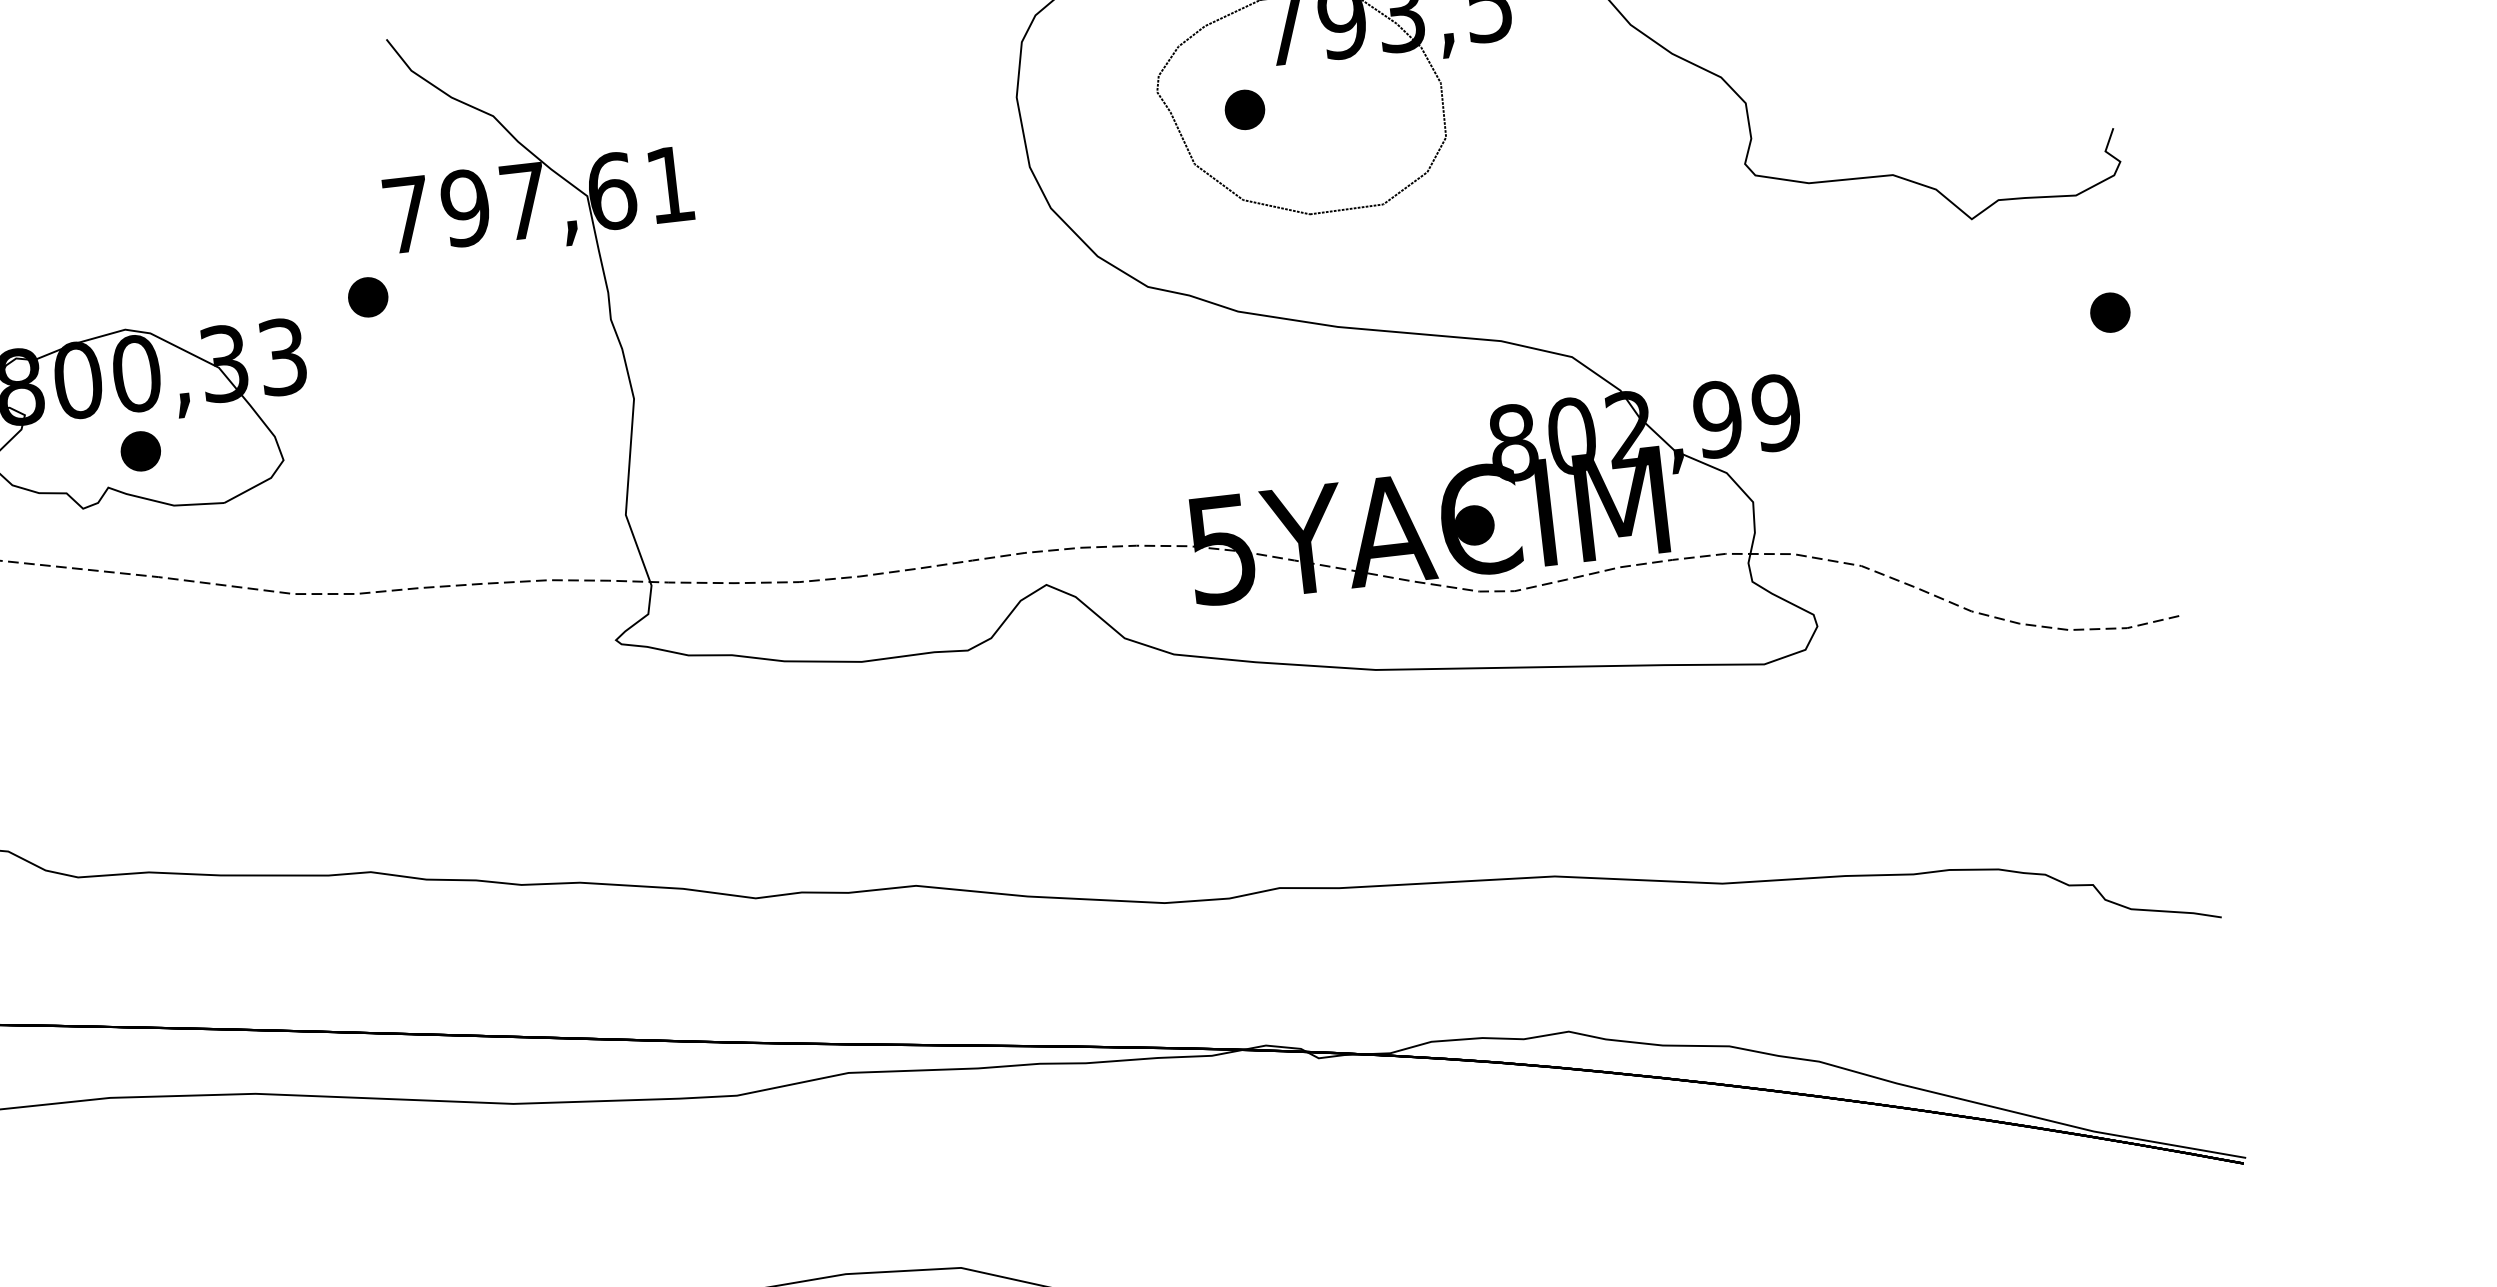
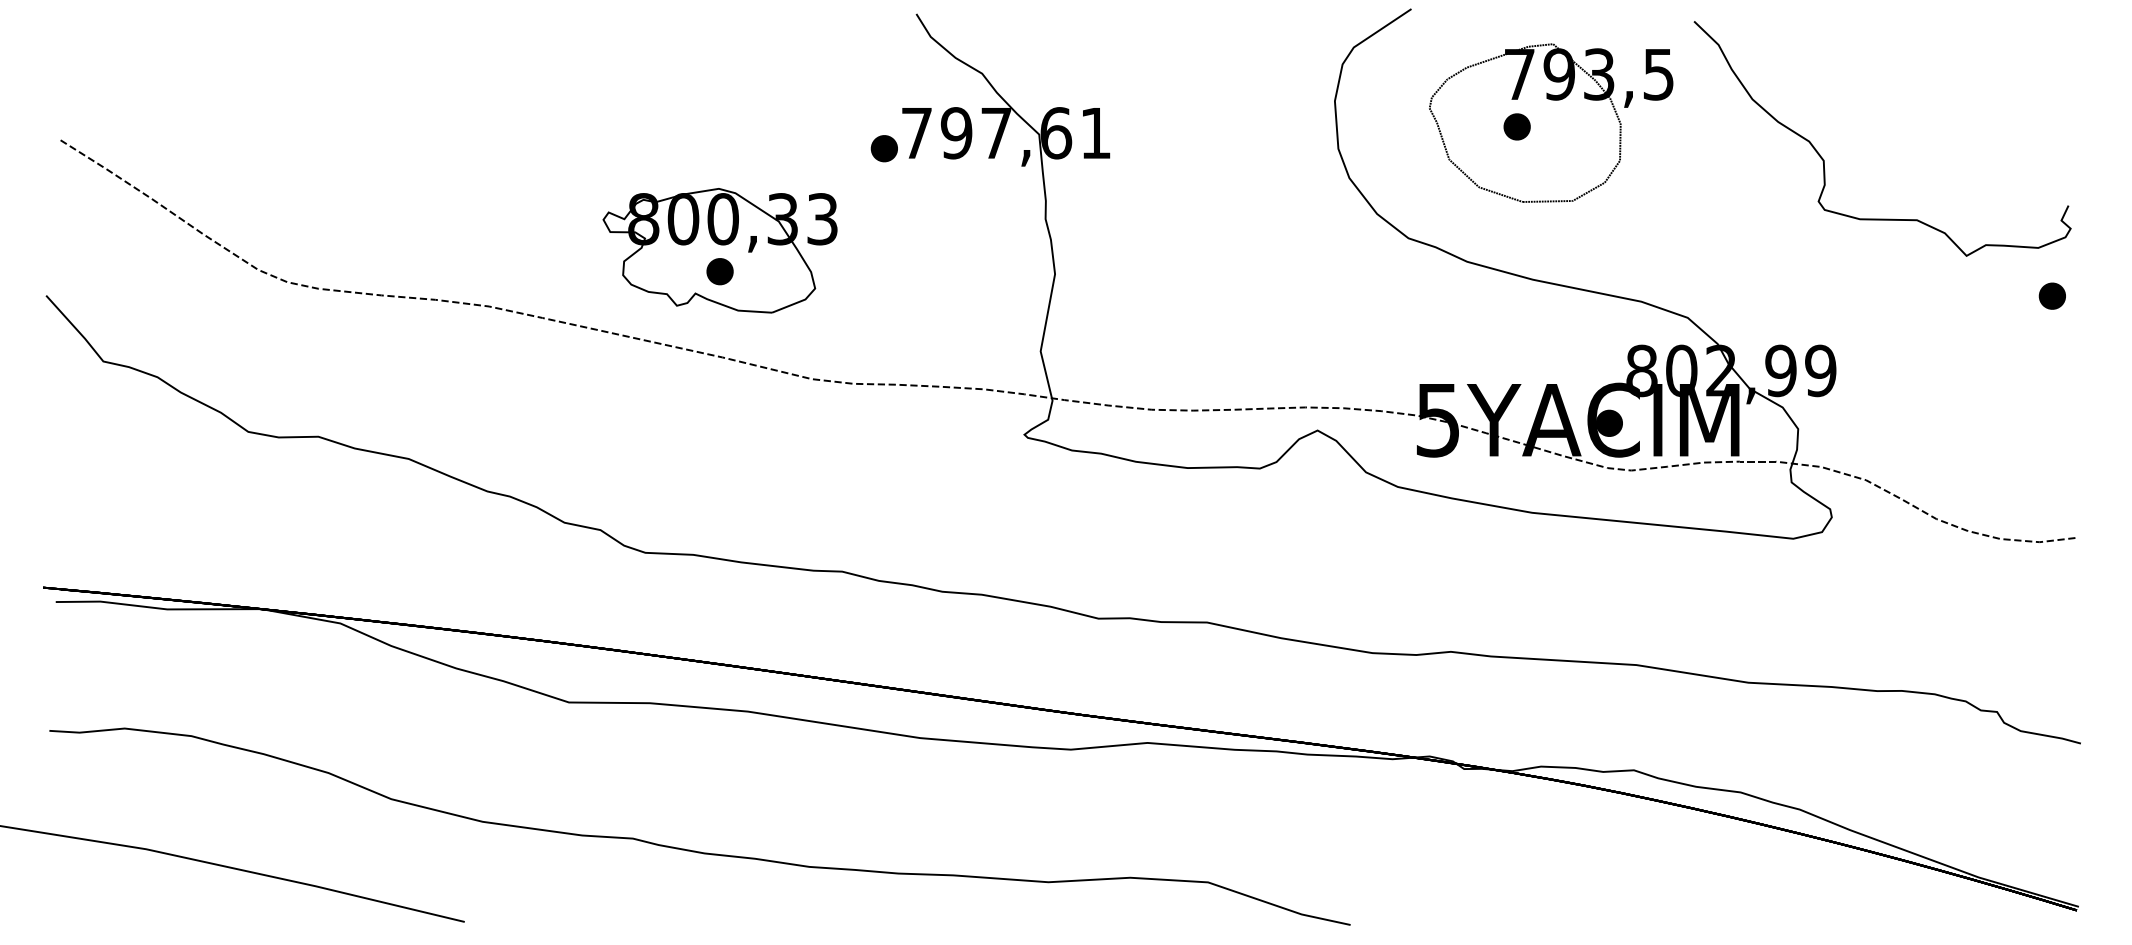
part: (1243, 109) -> (1516, 126), moved
part: (366, 297) -> (883, 148), moved
part: (2108, 311) -> (2051, 295), moved

